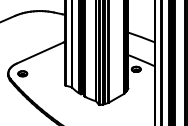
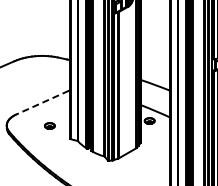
line: (40, 52) -> (42, 102), solid -> dashed
part: (22, 73) -> (49, 125), moved

